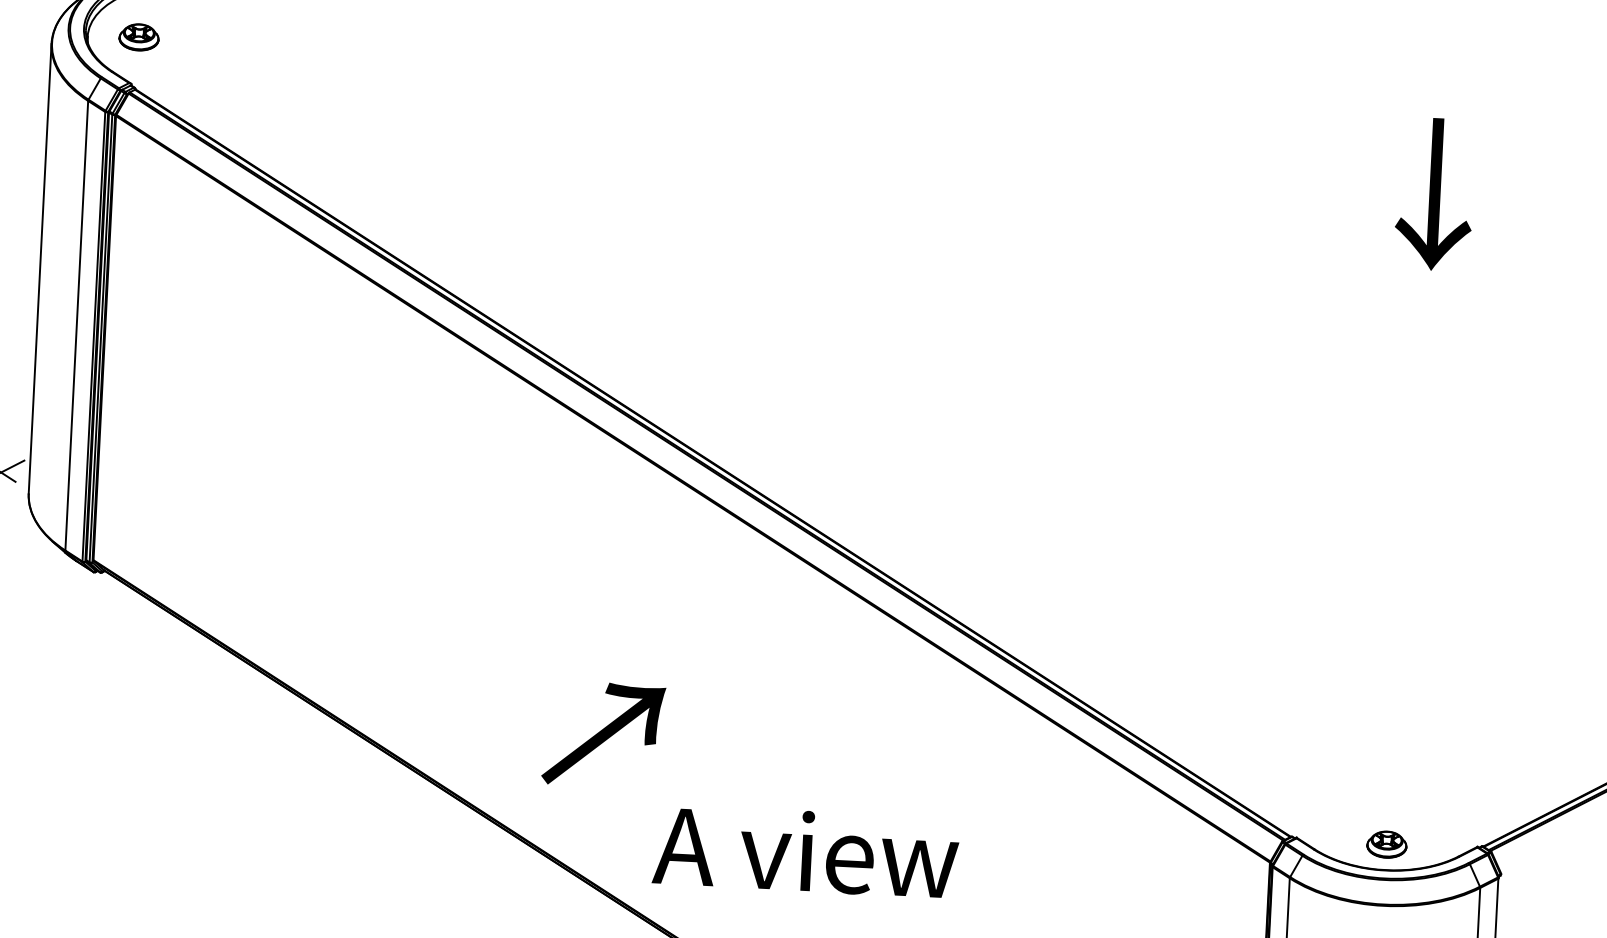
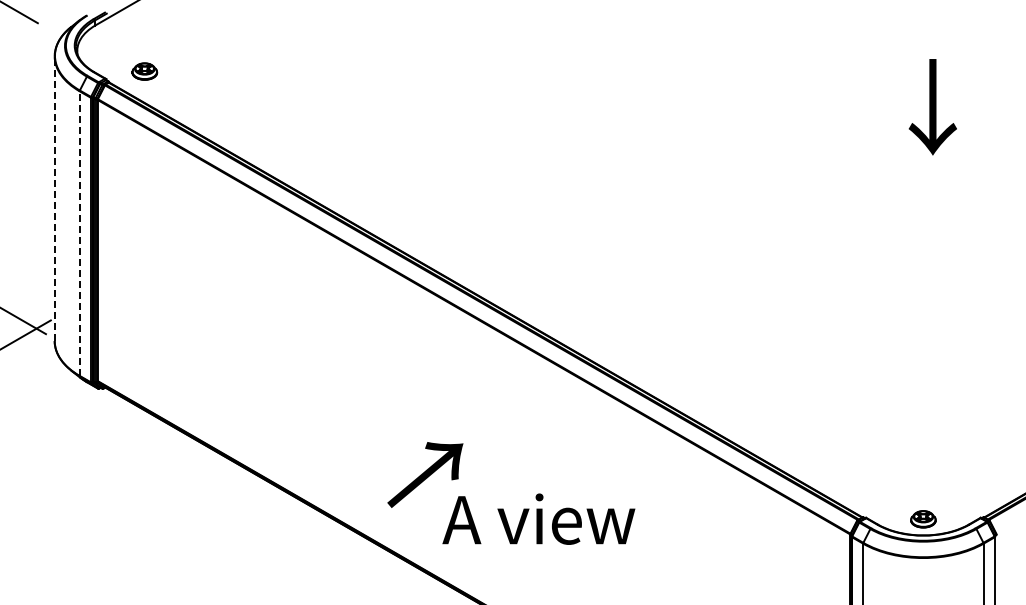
part: (138, 37) -> (144, 71), moved
line: (39, 268) -> (54, 198), solid -> dashed
line: (76, 325) -> (79, 233), solid -> dashed
text: (805, 850) -> (538, 518), moved

